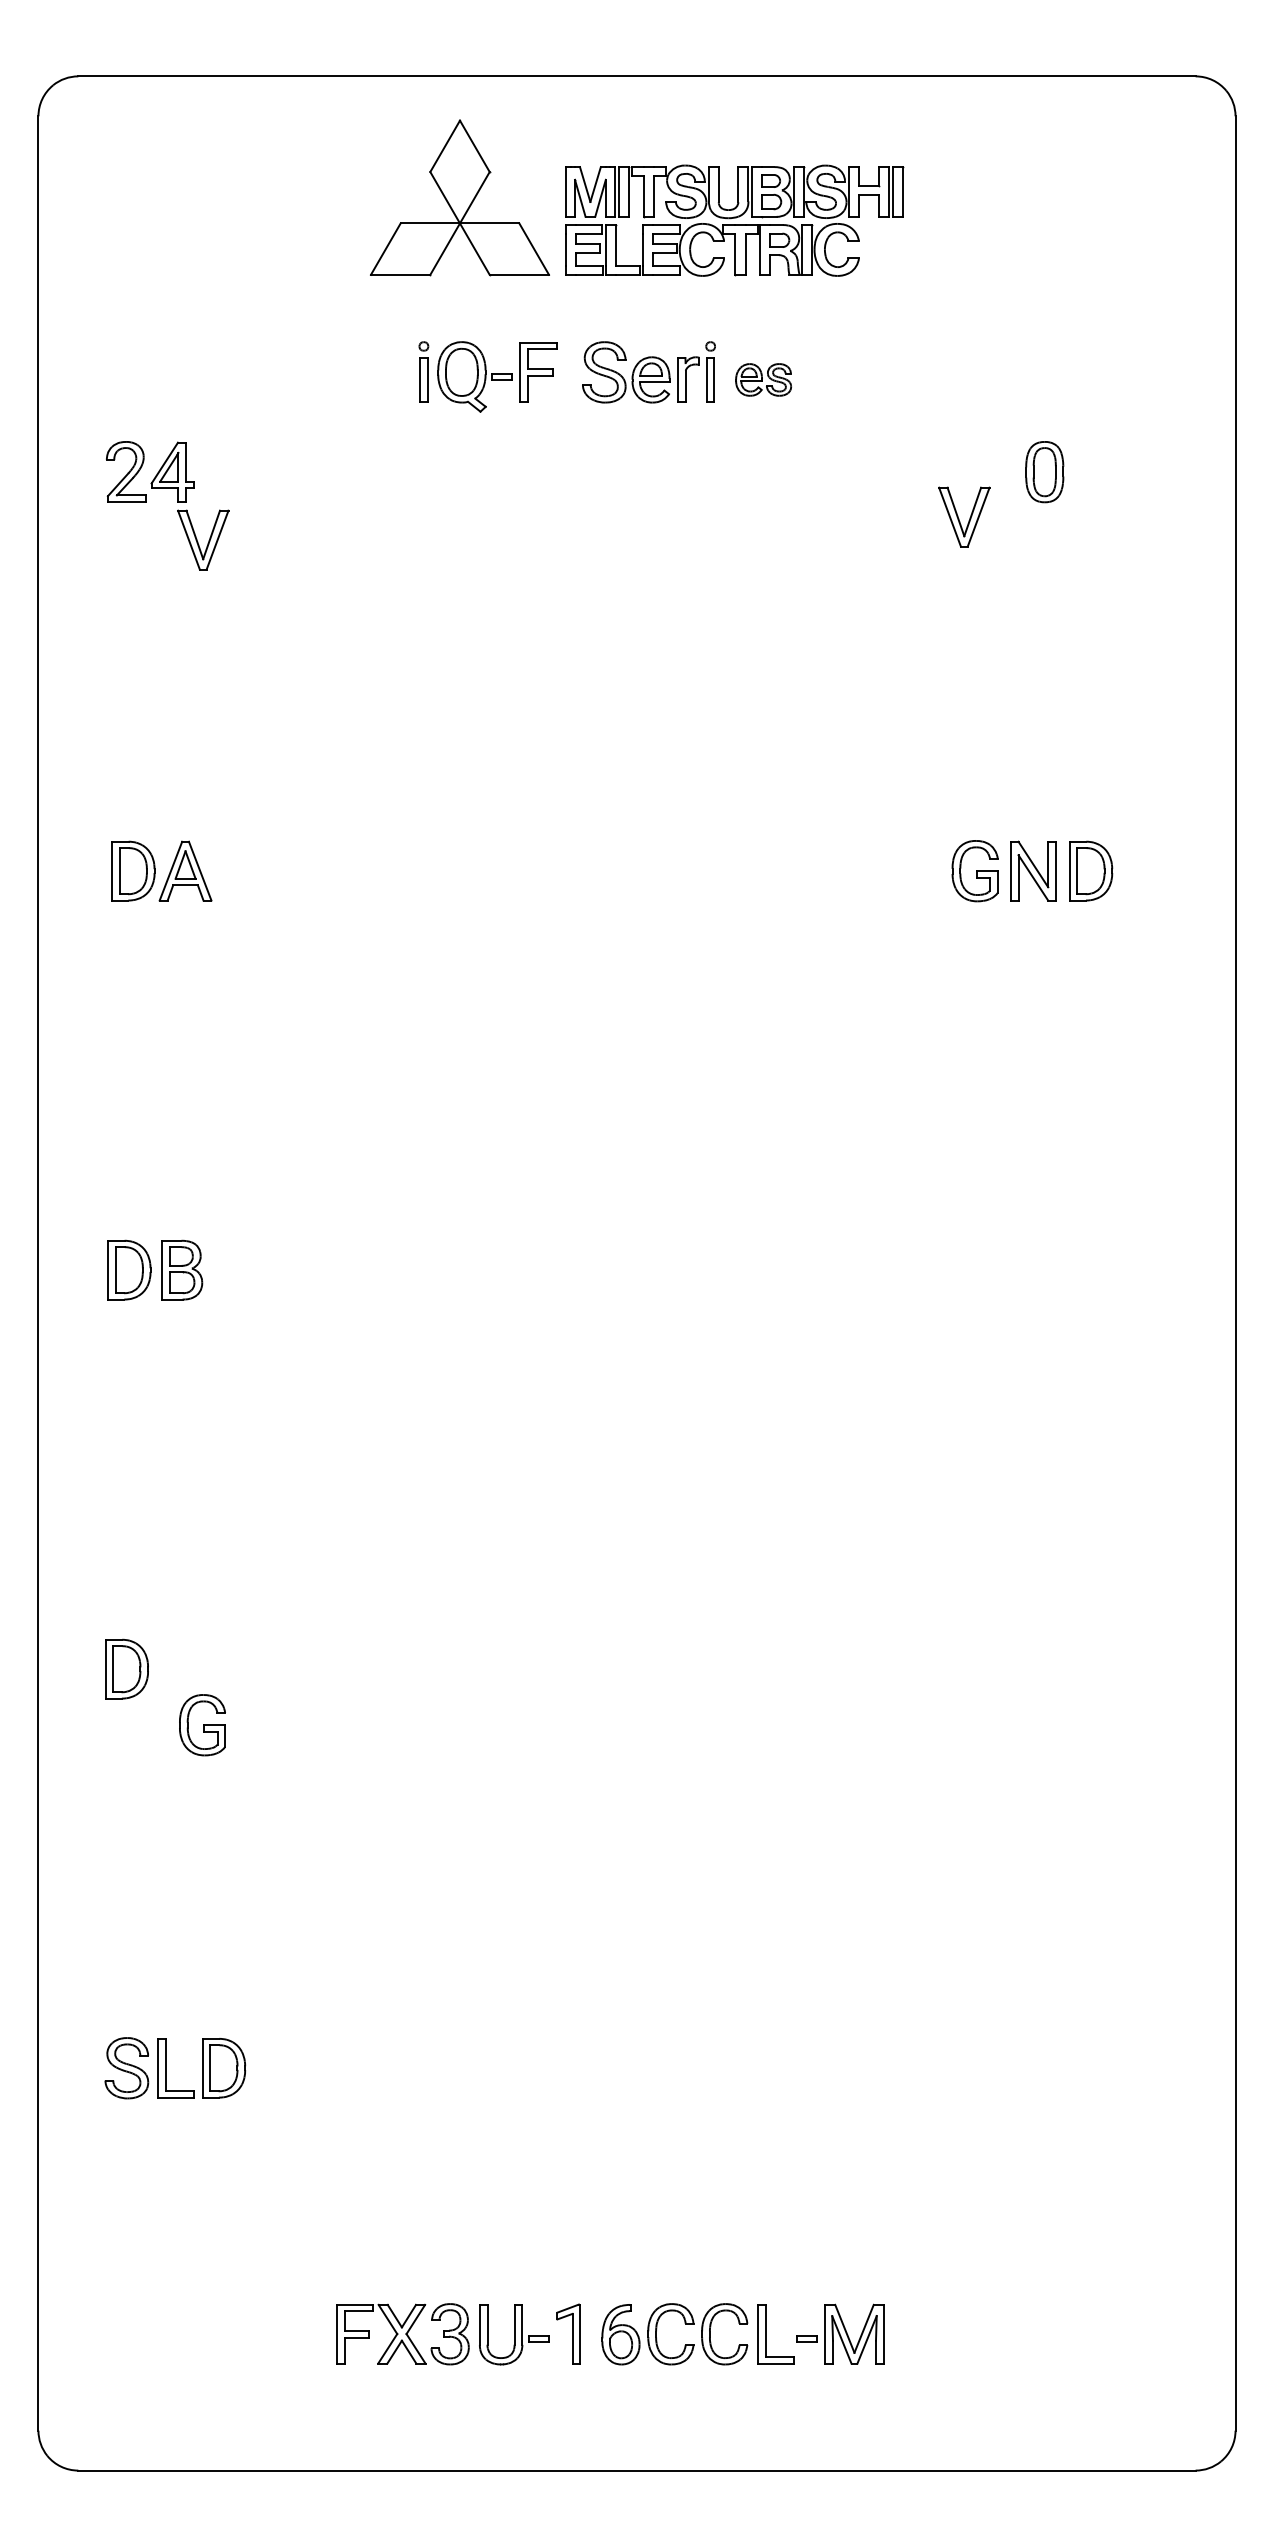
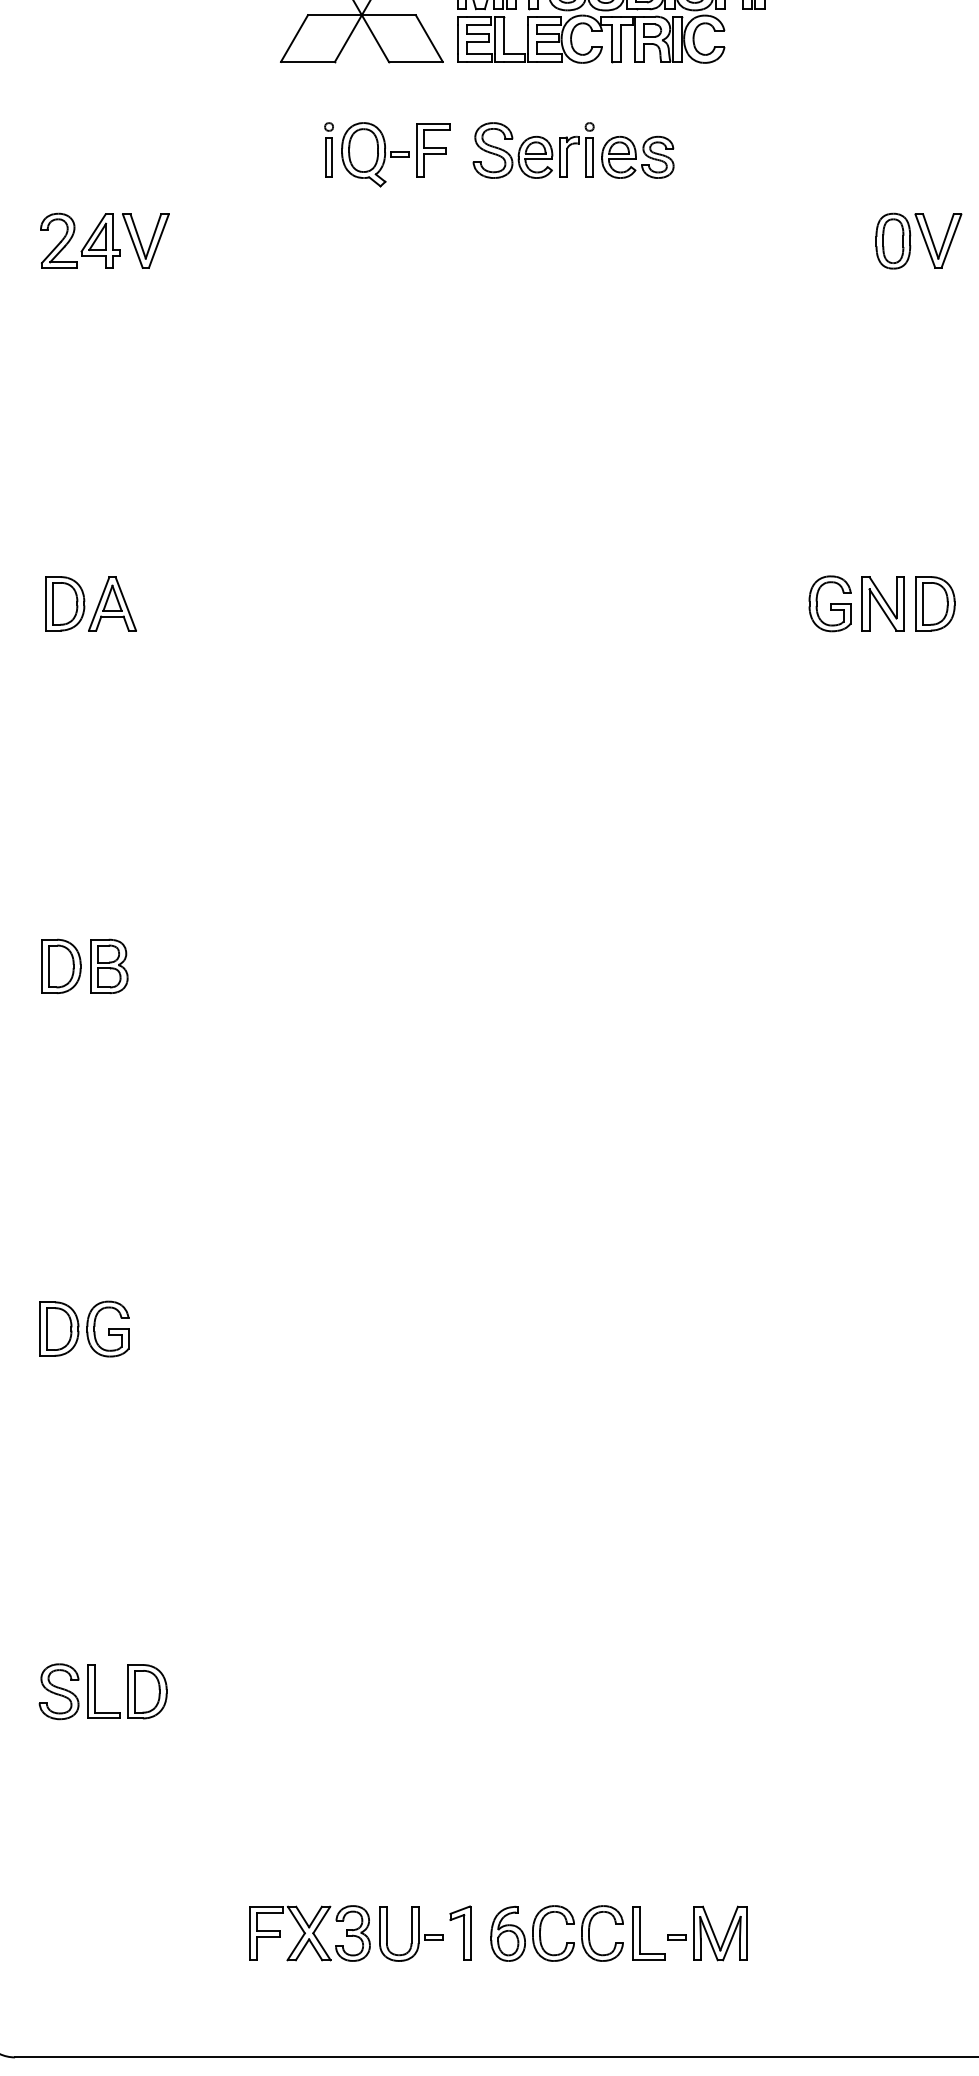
part: (763, 379) -> (637, 157), size x1.43
part: (964, 516) -> (938, 240), moved
part: (203, 539) -> (146, 240), moved
part: (202, 1725) -> (107, 1329), moved

